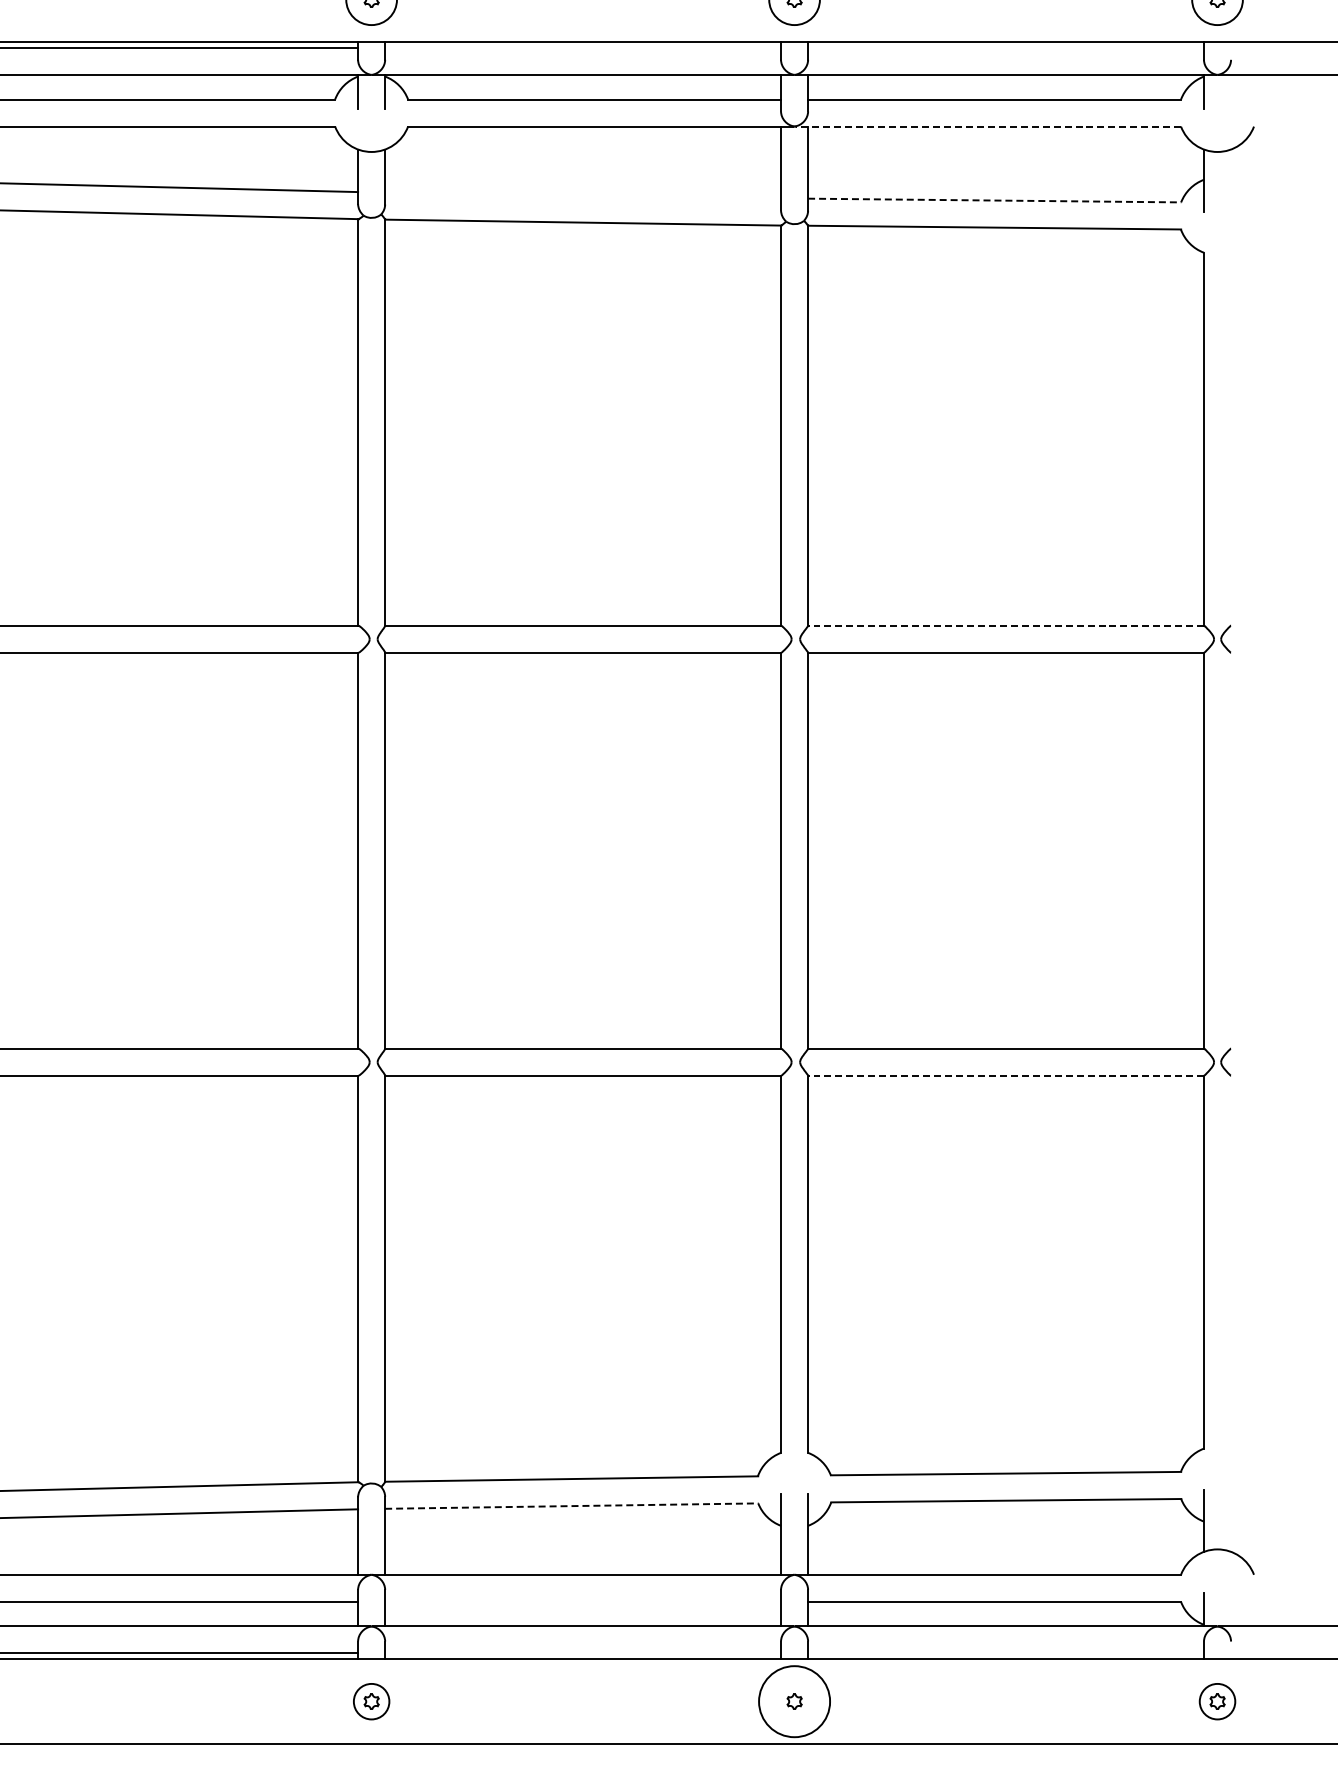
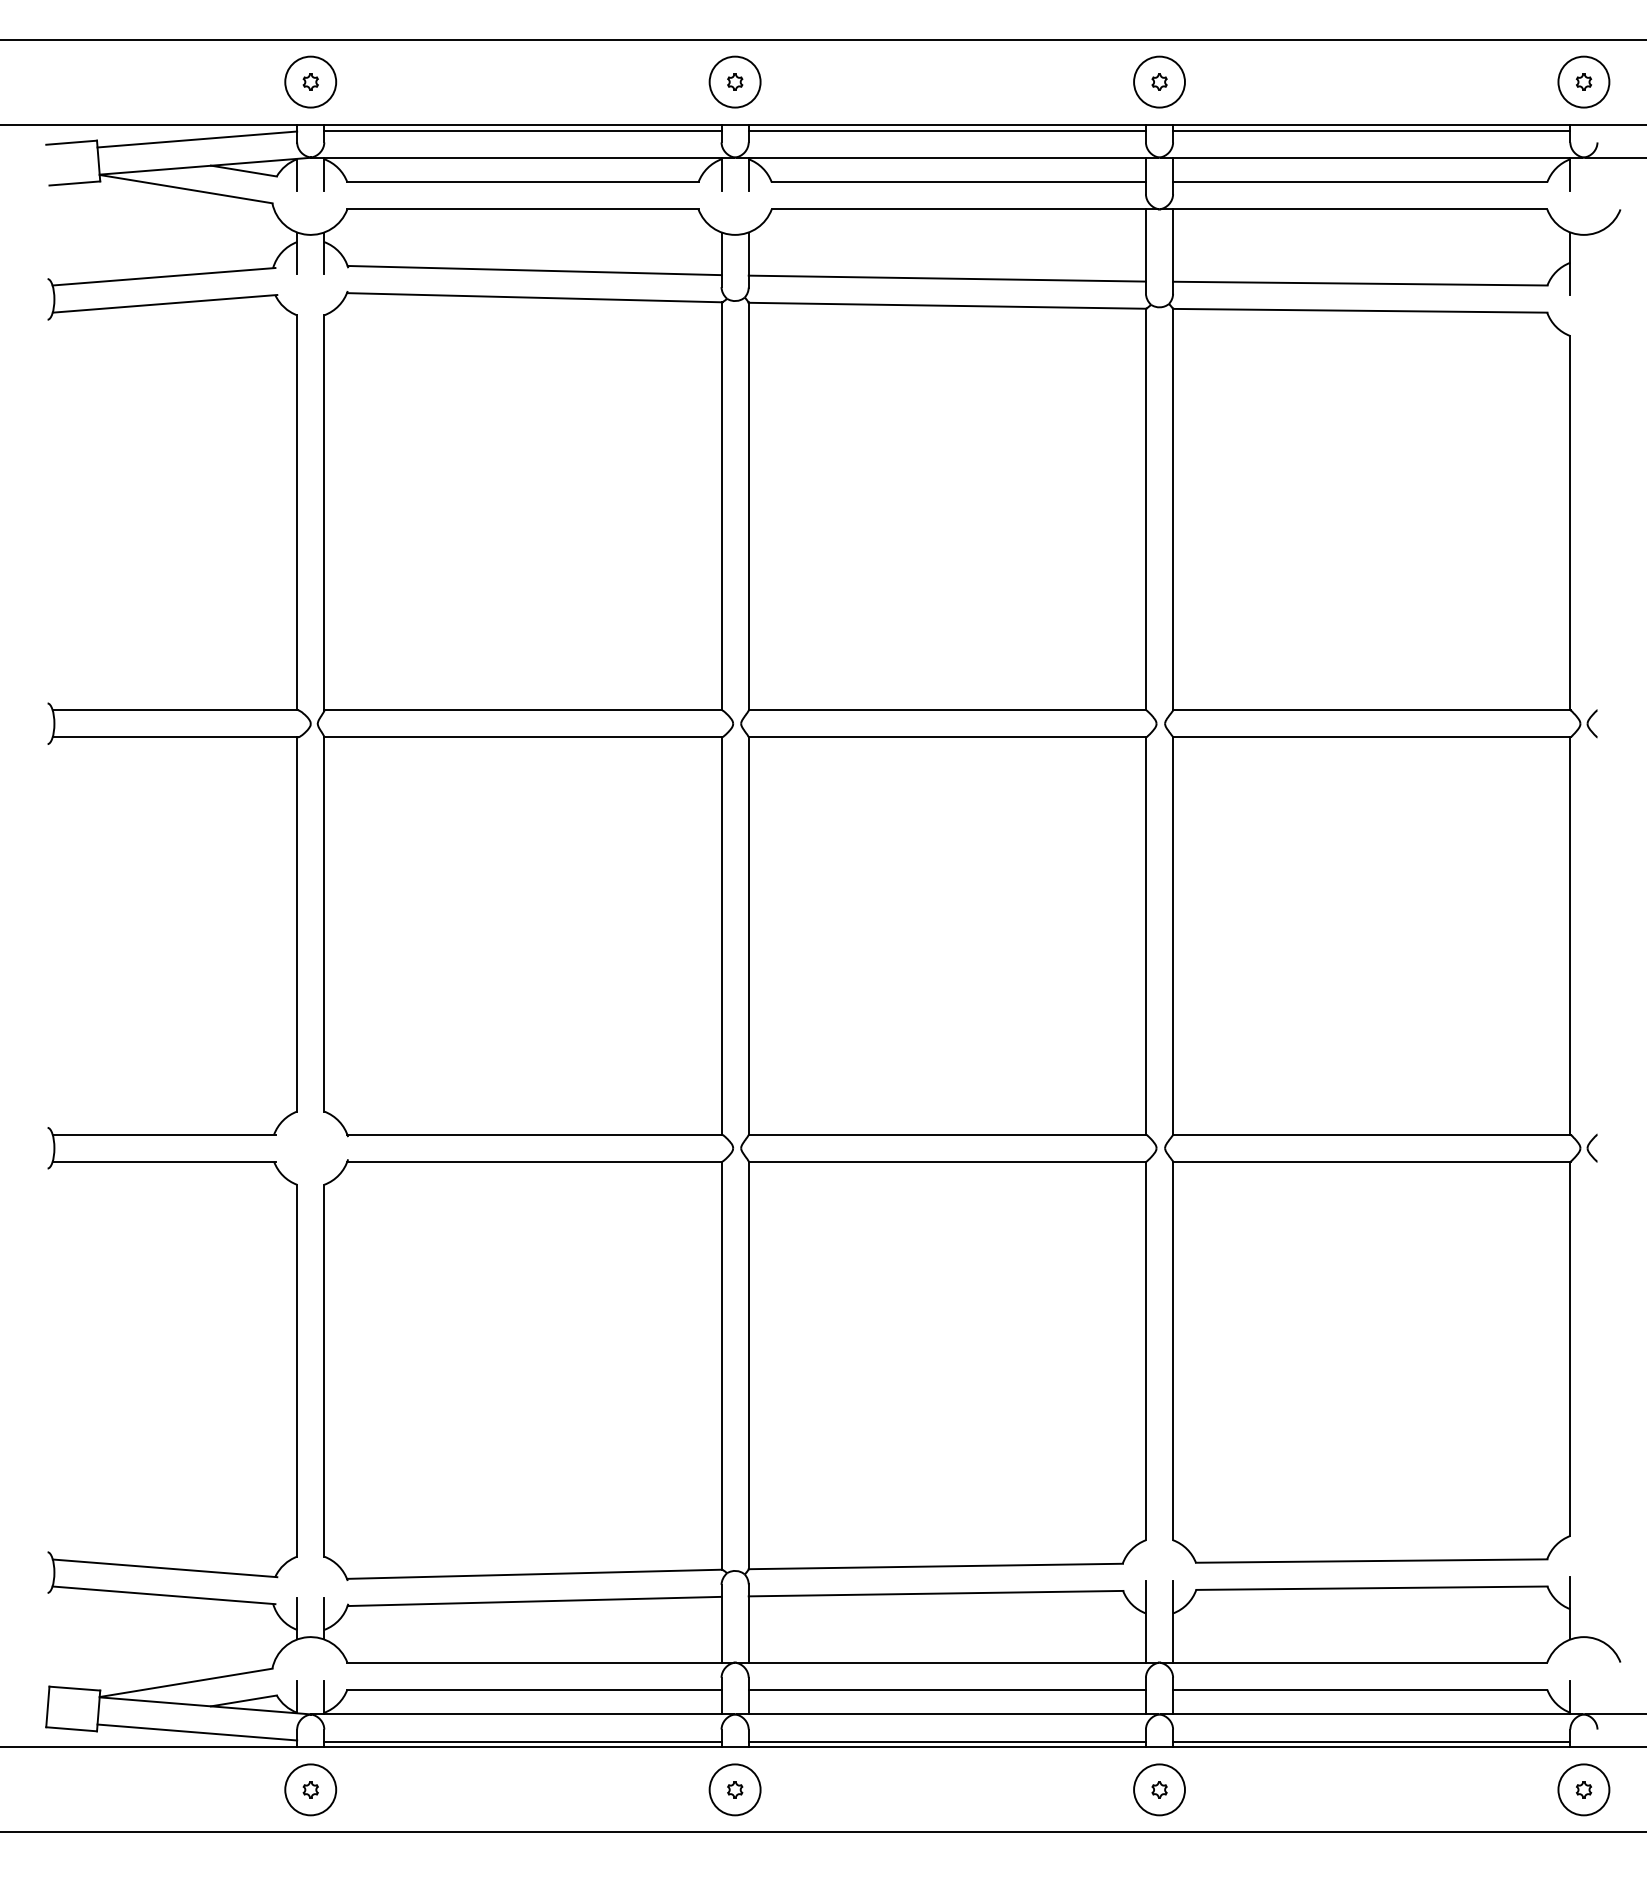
line: (582, 47) -> (946, 130), added
line: (1005, 47) -> (1371, 130), added
line: (987, 126) -> (1353, 209), dashed -> solid
line: (582, 195) -> (946, 278), added
line: (994, 200) -> (1360, 283), dashed -> solid
line: (1005, 625) -> (1371, 710), dashed -> solid
line: (1005, 1075) -> (1371, 1161), dashed -> solid
line: (572, 1505) -> (936, 1593), dashed -> solid
line: (582, 1601) -> (946, 1689), added
line: (582, 1653) -> (946, 1741), added
line: (1005, 1653) -> (1371, 1741), added
circle: (370, 1701) -> (734, 1789), size x1.43
circle: (794, 1701) -> (1159, 1789), size x0.71
circle: (1217, 1701) -> (1583, 1789), size x1.43

